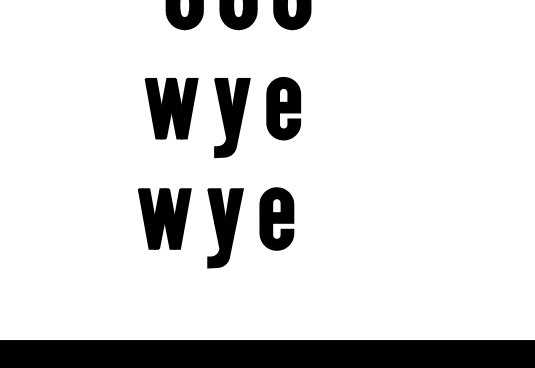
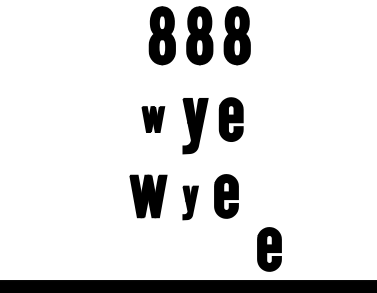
part: (172, 108) -> (153, 119), size x0.6
part: (225, 227) -> (190, 202), size x0.6
part: (338, 295) -> (269, 249), added

